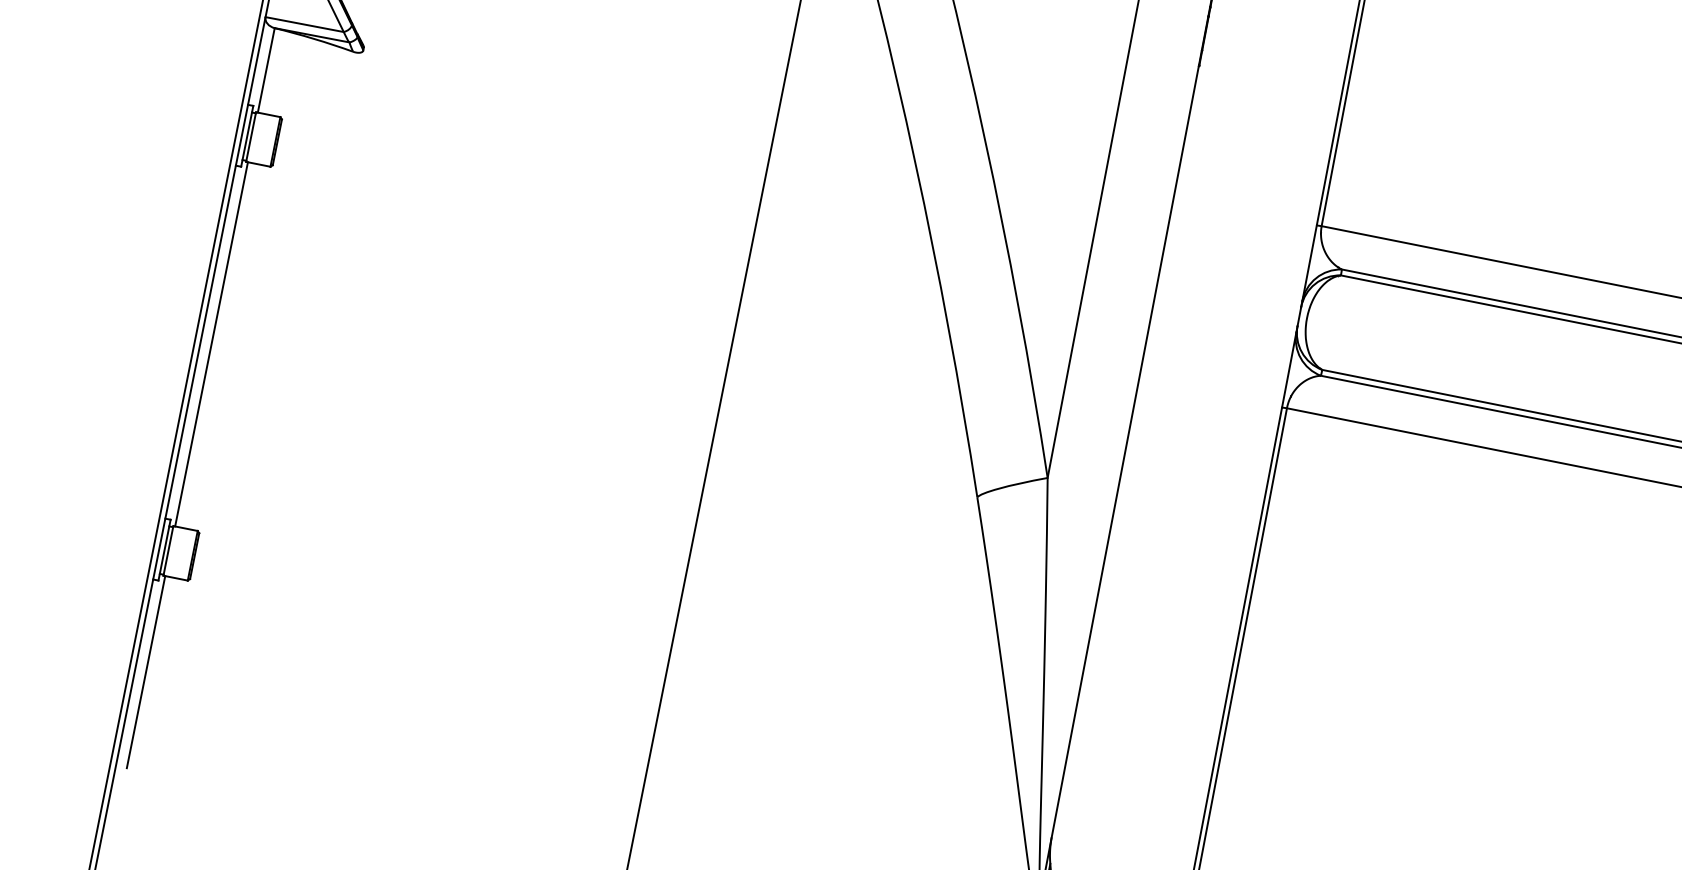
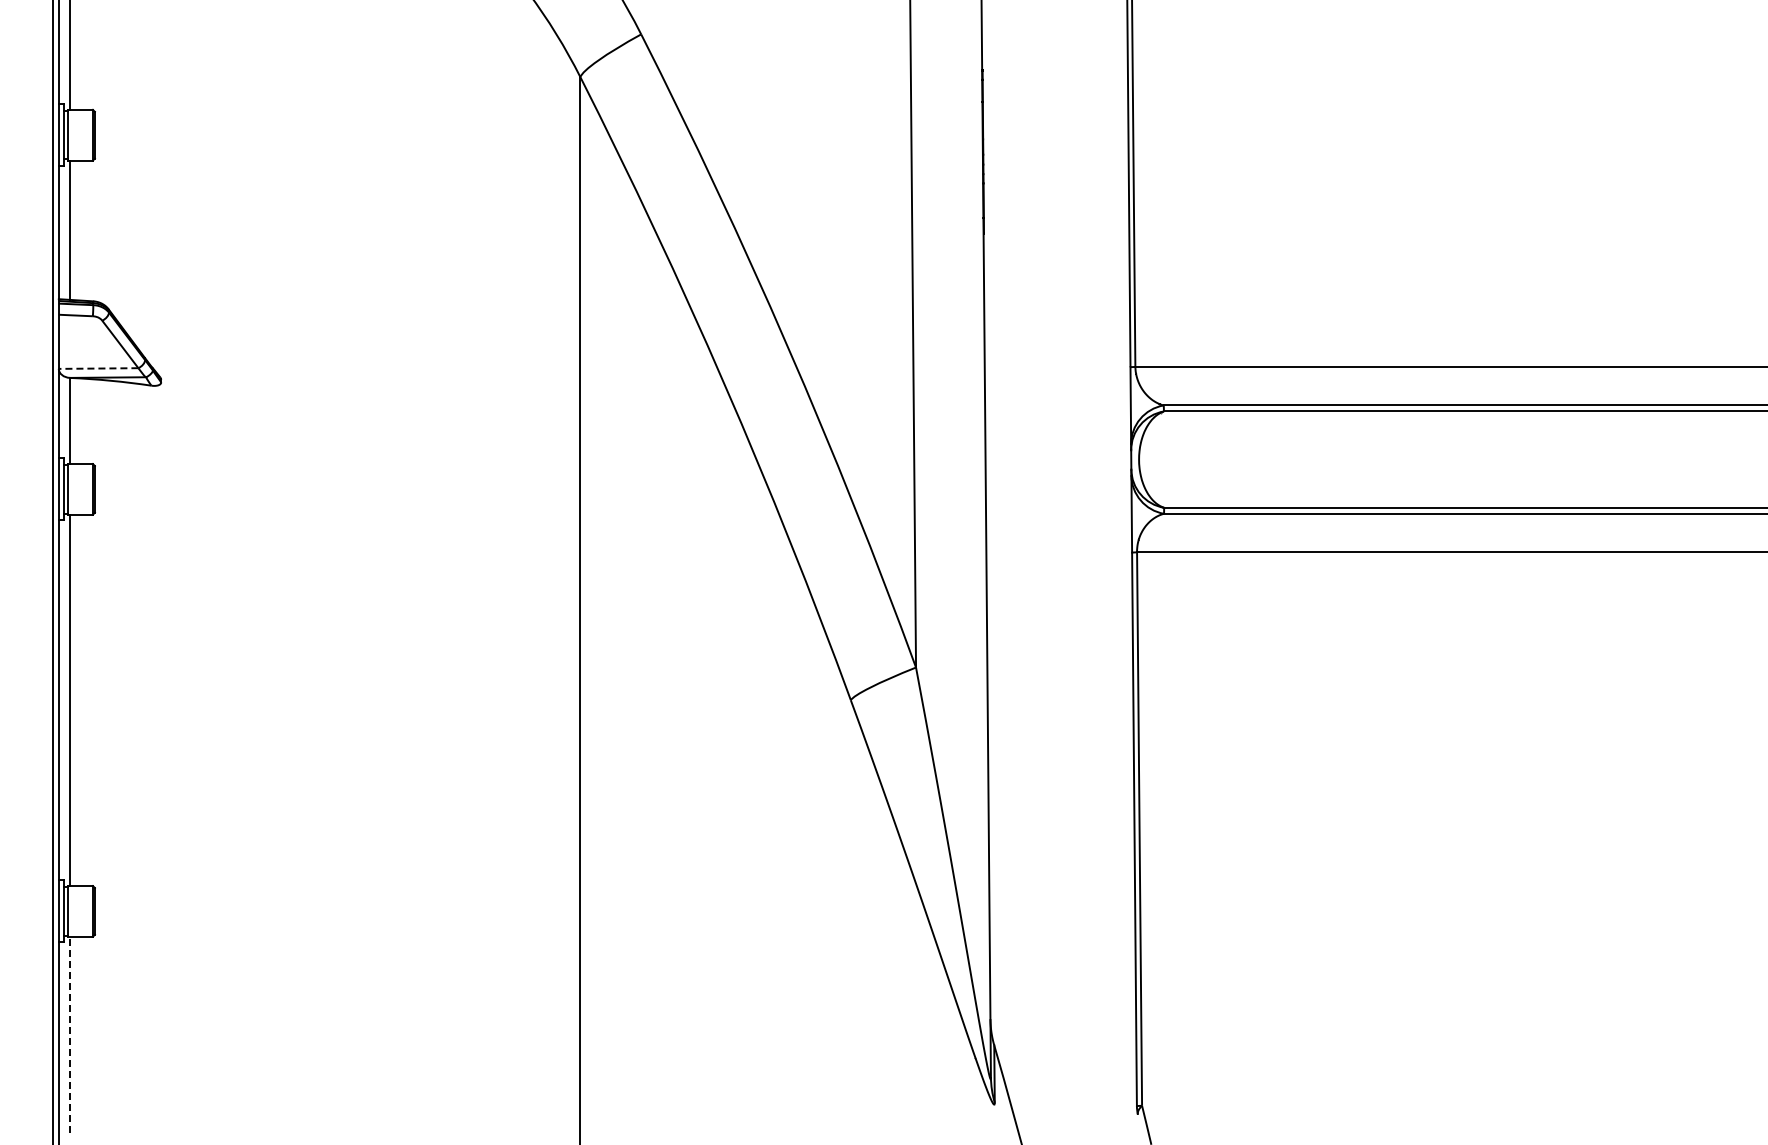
line: (304, 24) -> (98, 368), solid -> dashed
line: (145, 671) -> (69, 1034), solid -> dashed

